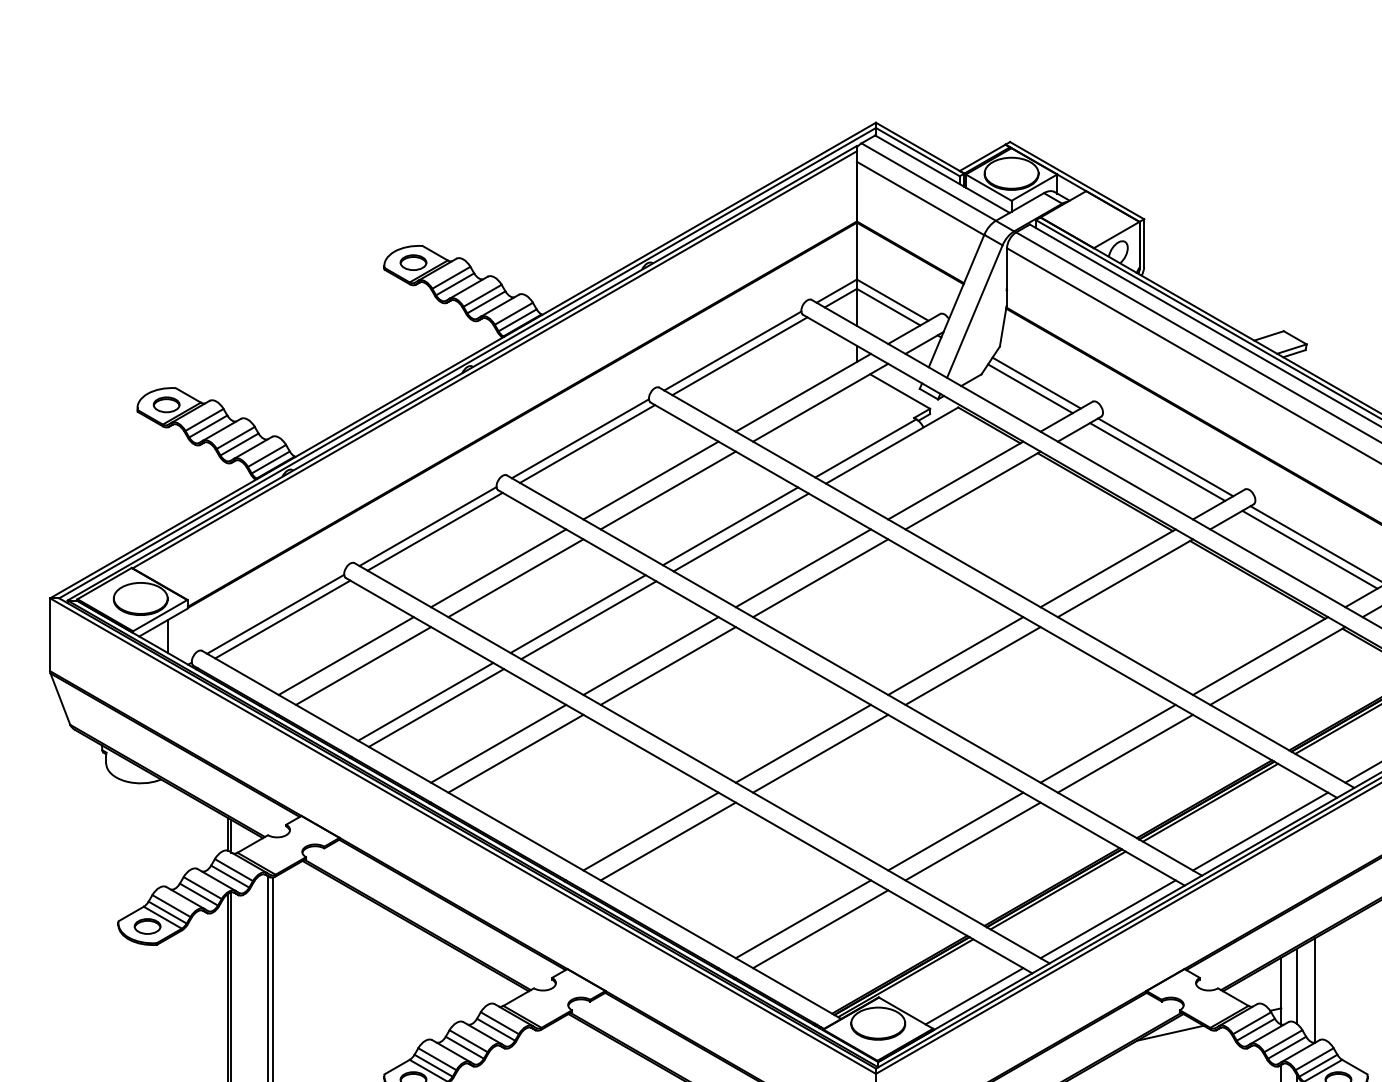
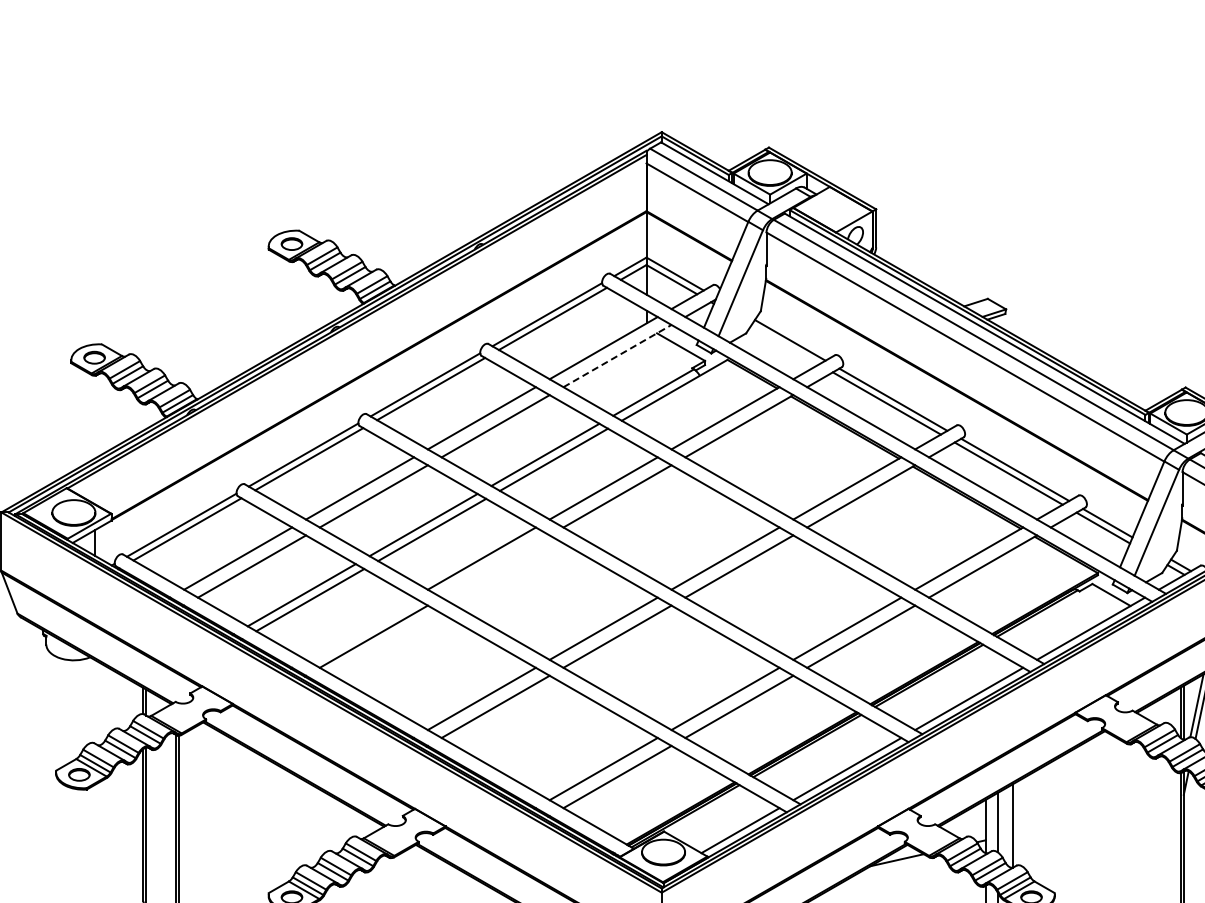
line: (1030, 388) -> (785, 344), removed
line: (820, 402) -> (617, 355), solid -> dashed
line: (668, 665) -> (495, 566), removed
line: (499, 743) -> (360, 628), removed

